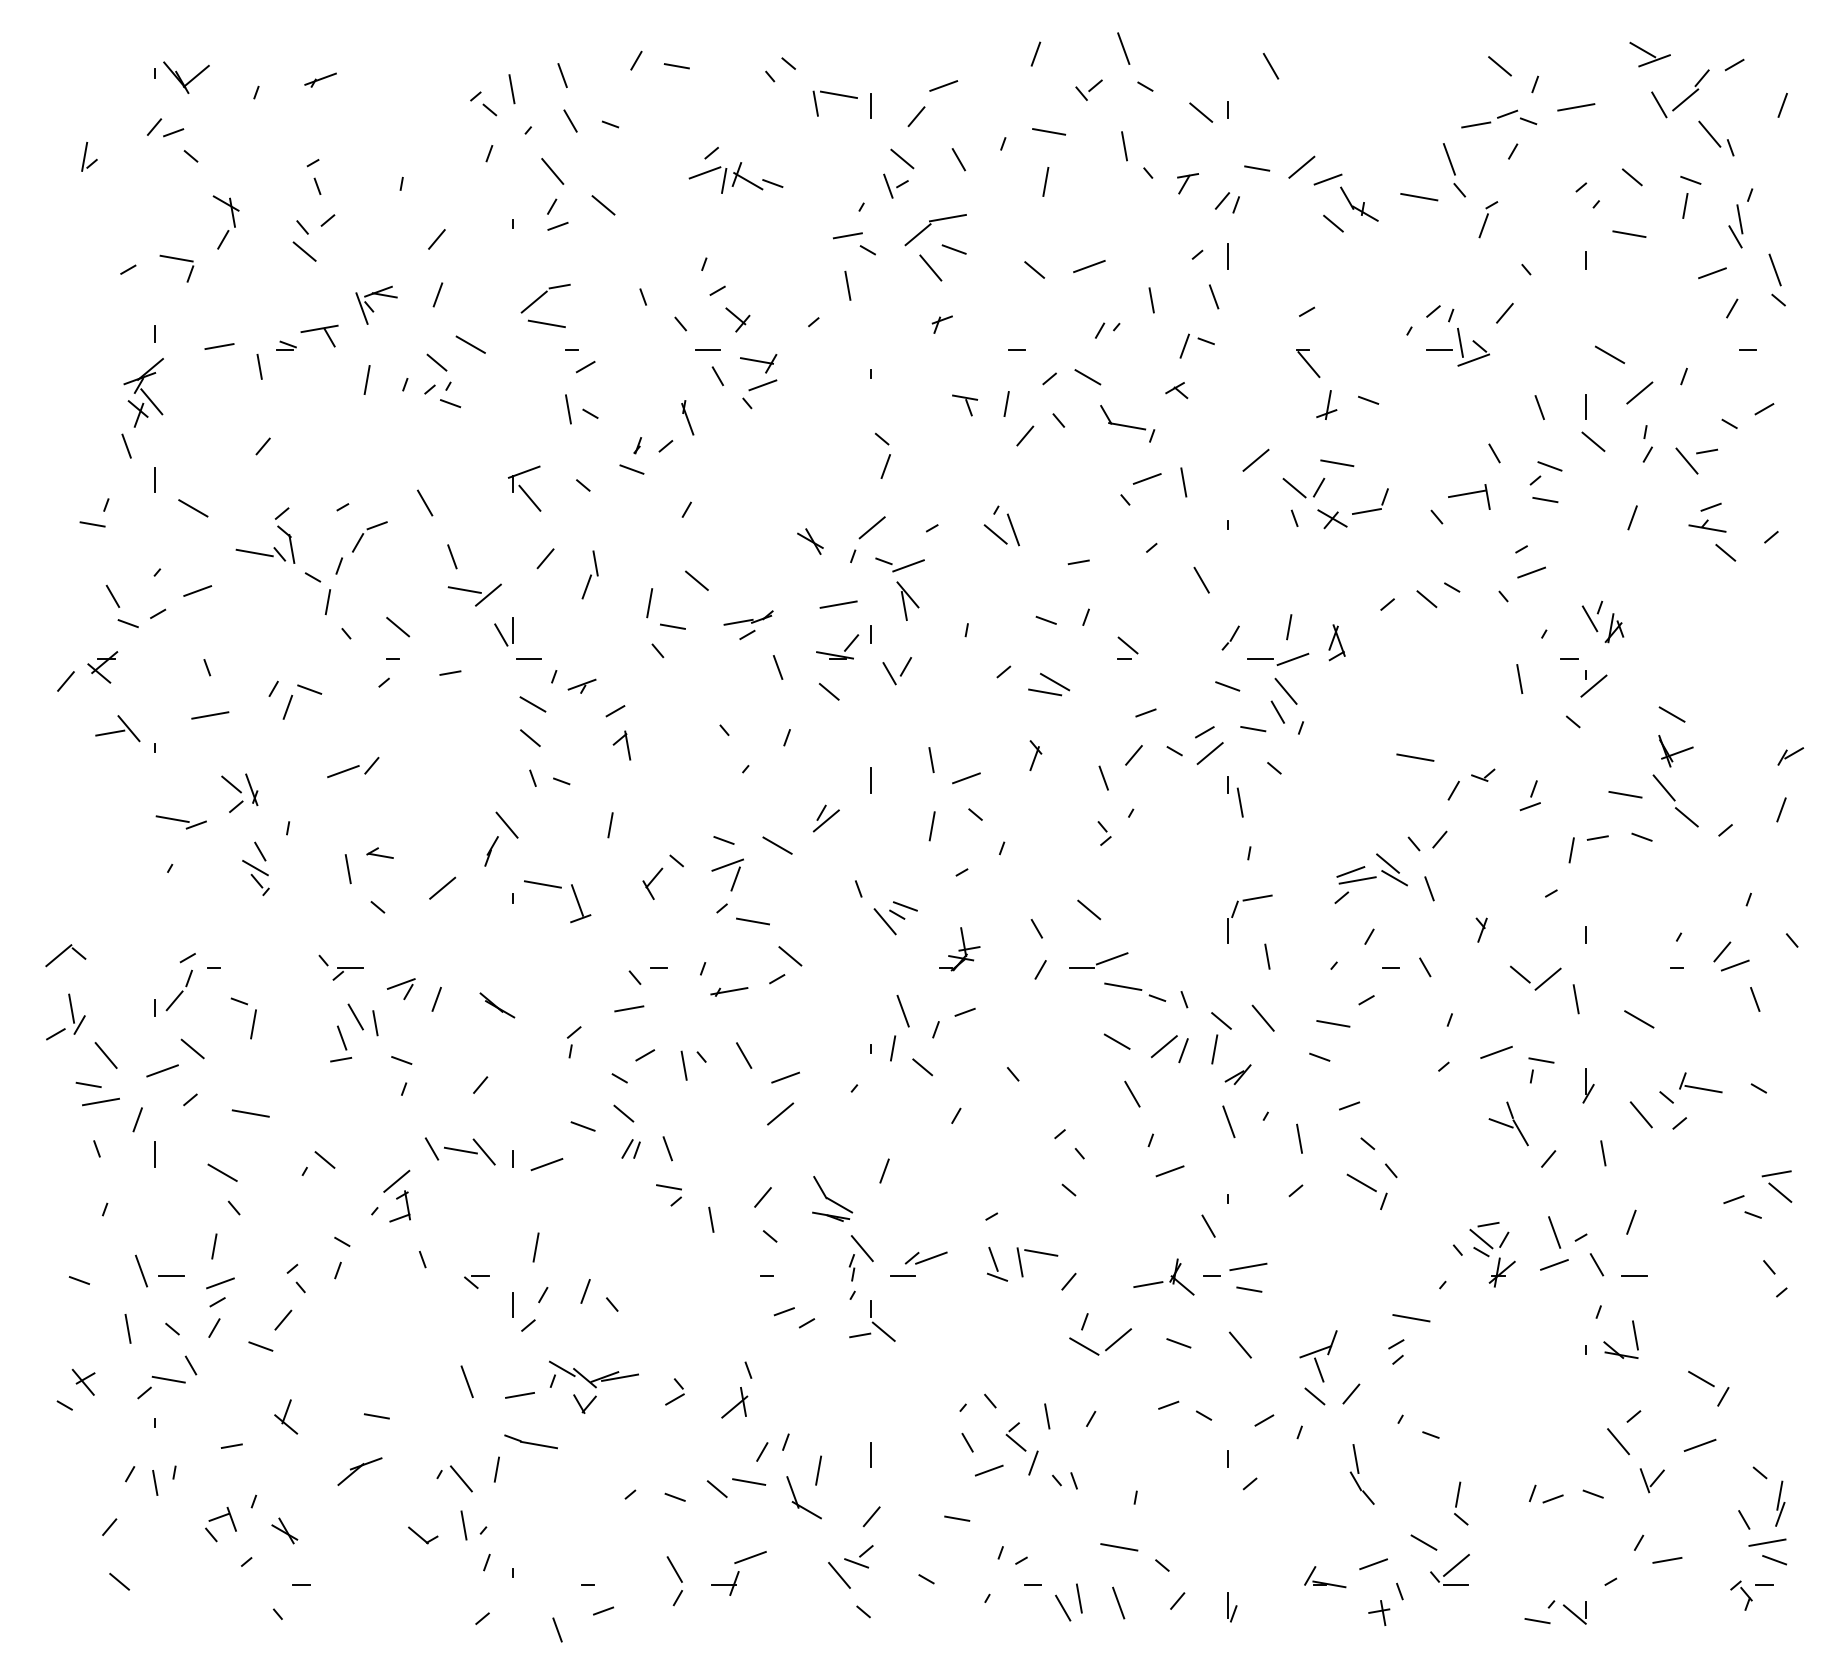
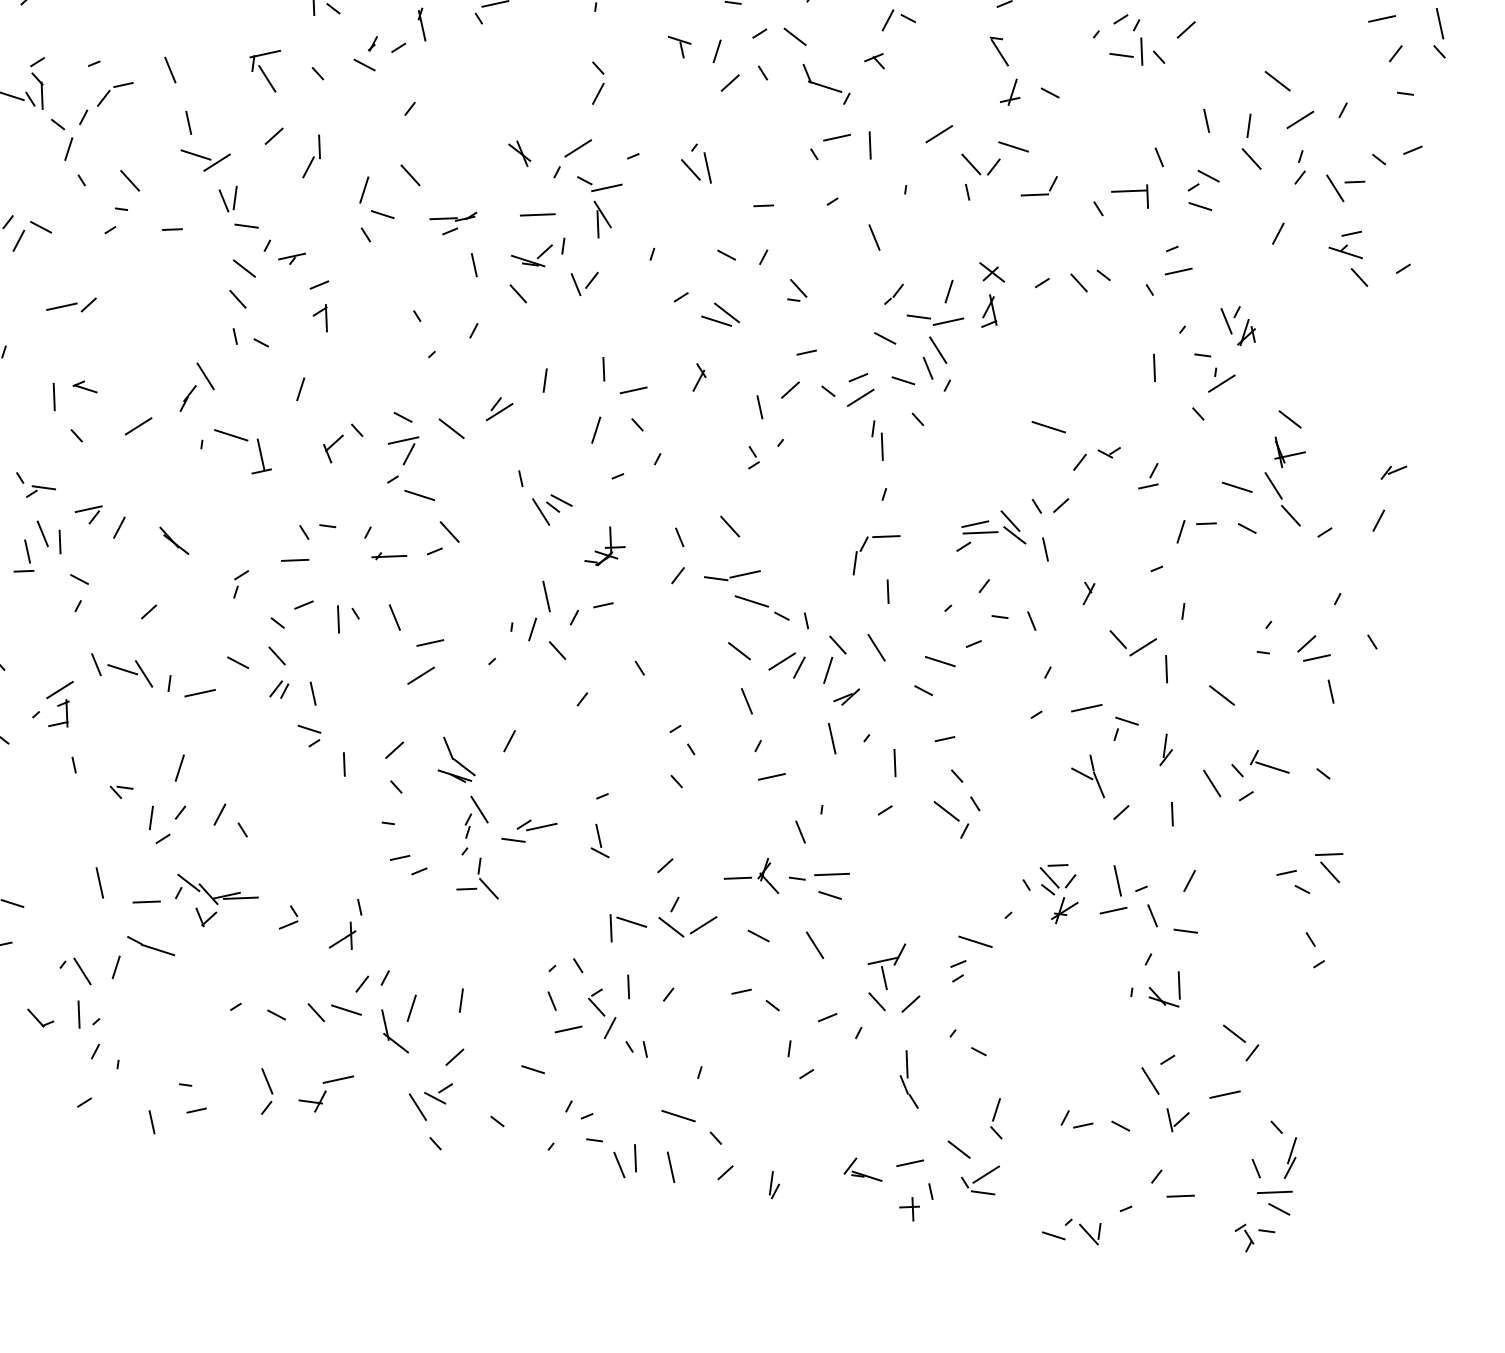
line: (1473, 359) -> (1151, 68), removed
part: (1332, 519) -> (992, 273), moved
part: (1037, 1253) -> (628, 922), moved

